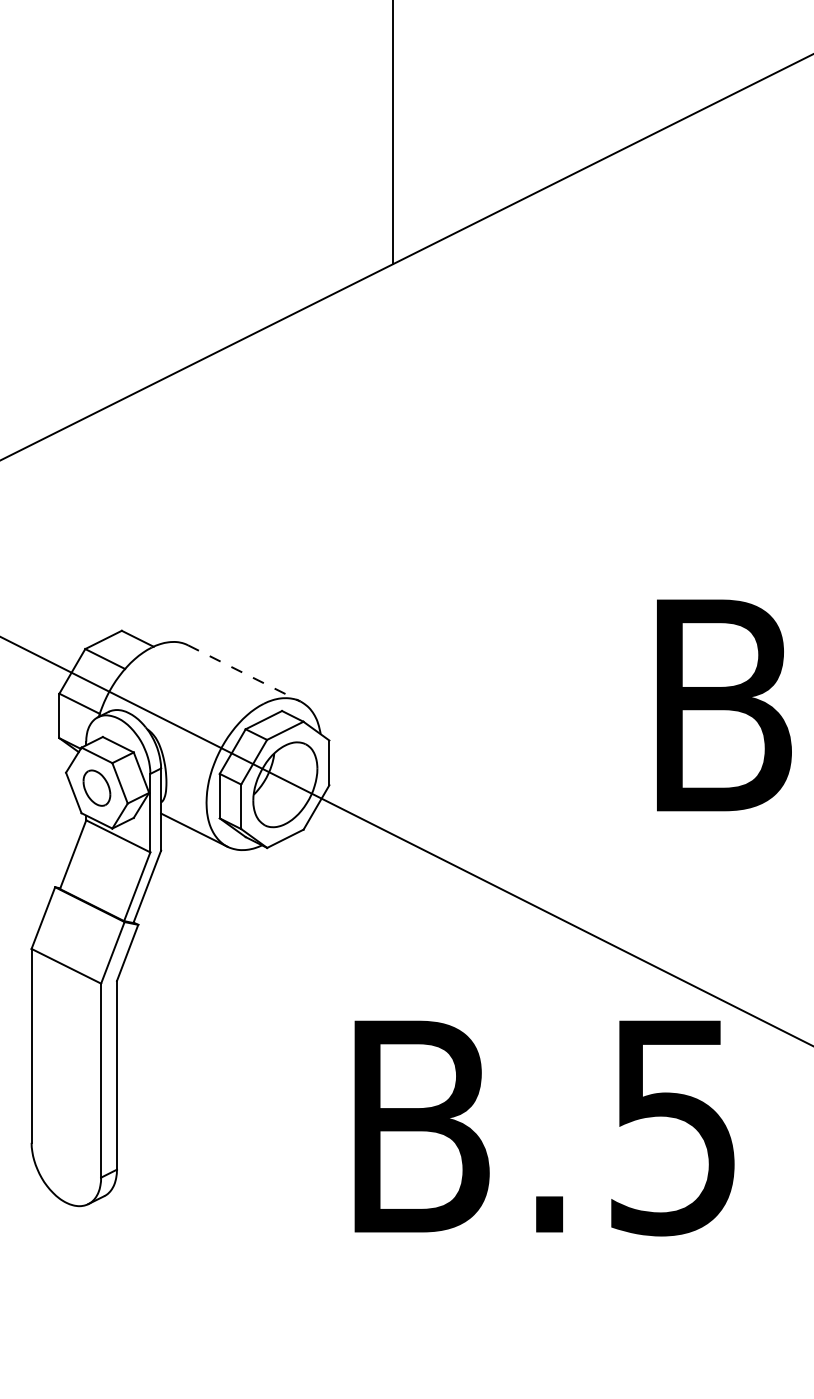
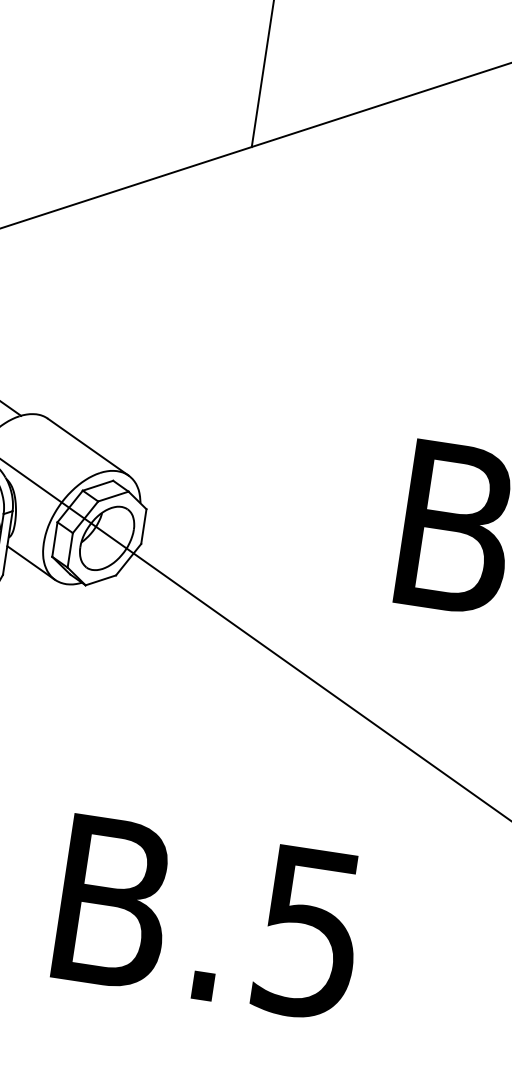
line: (244, 673) -> (88, 447), dashed -> solid
text: (544, 1128) -> (209, 918), moved

